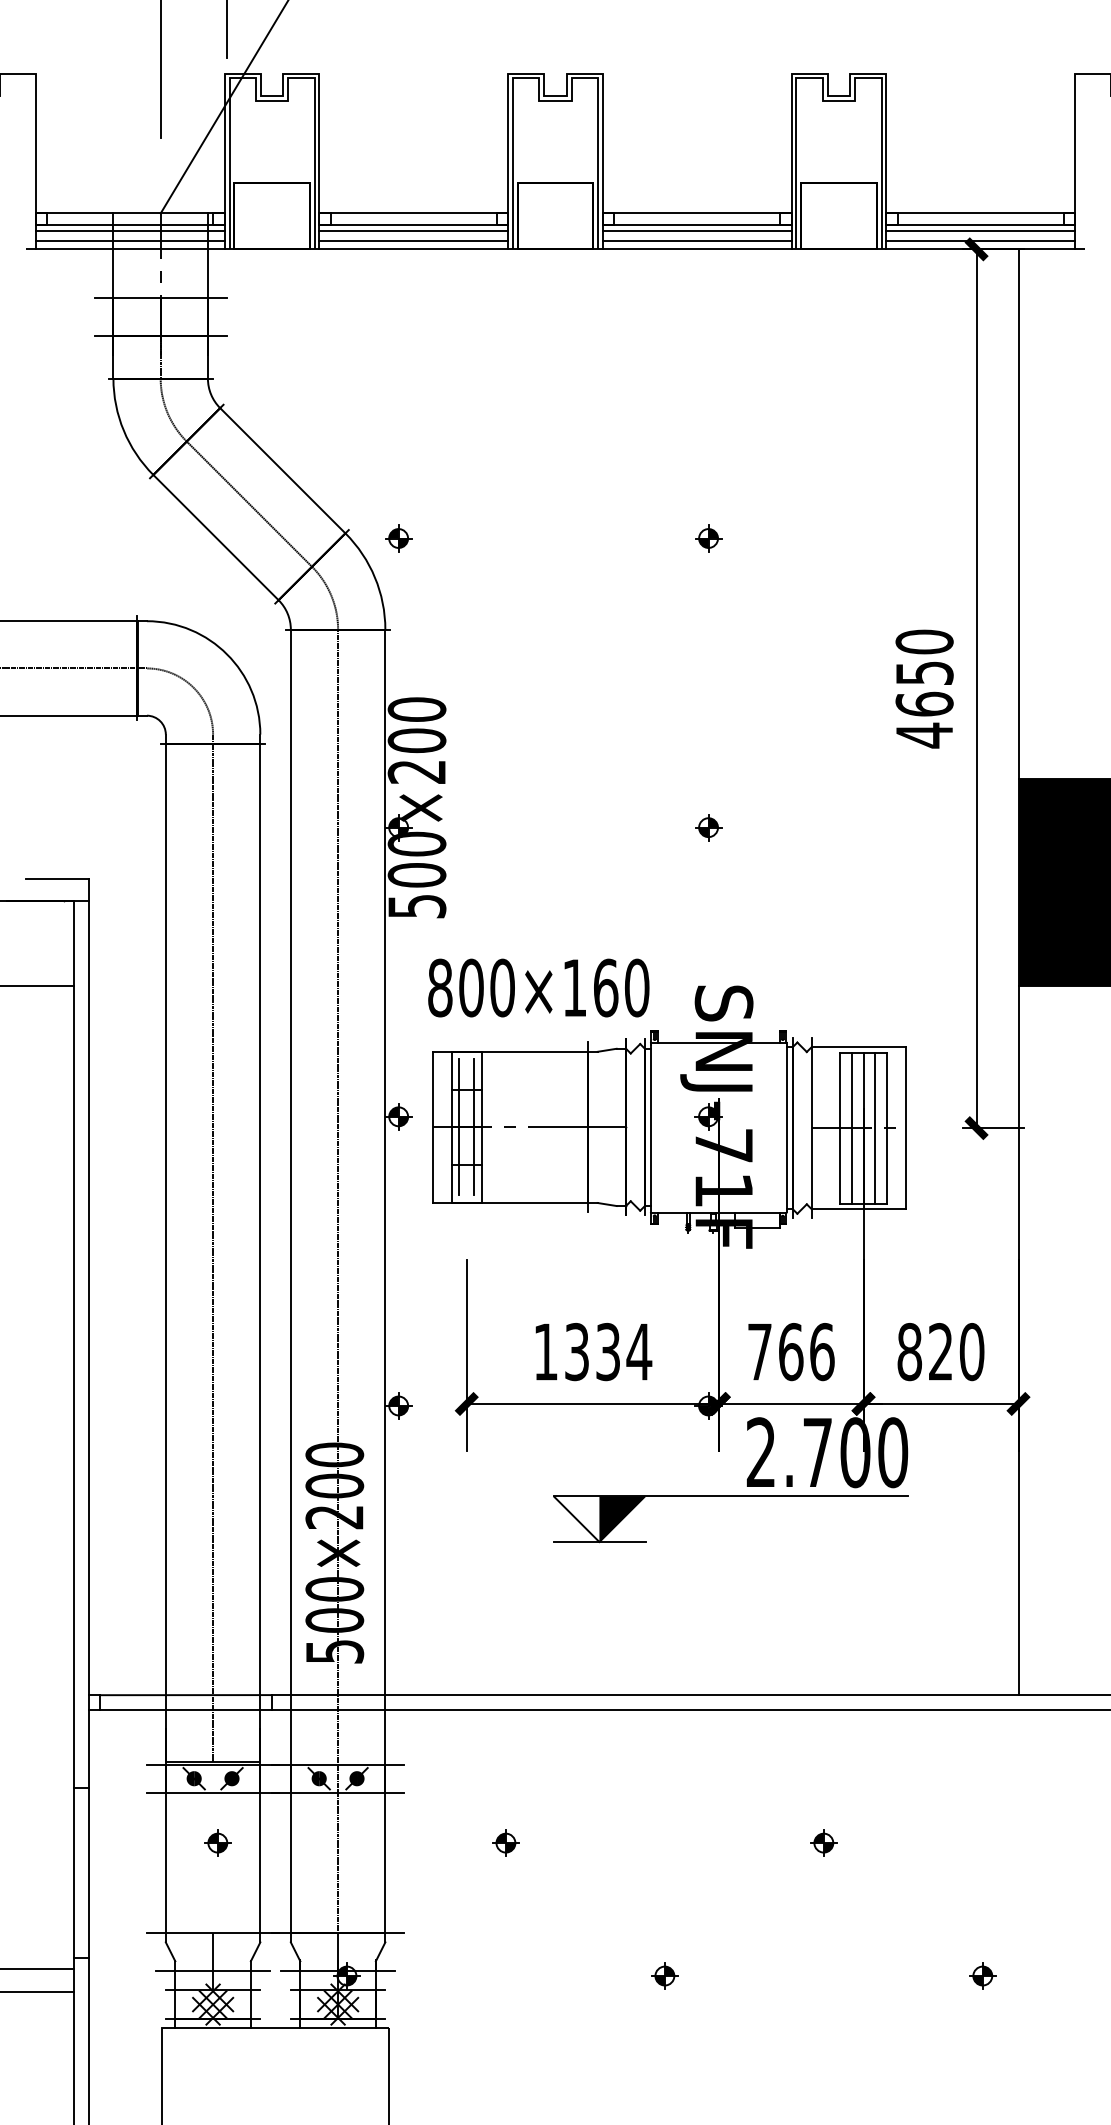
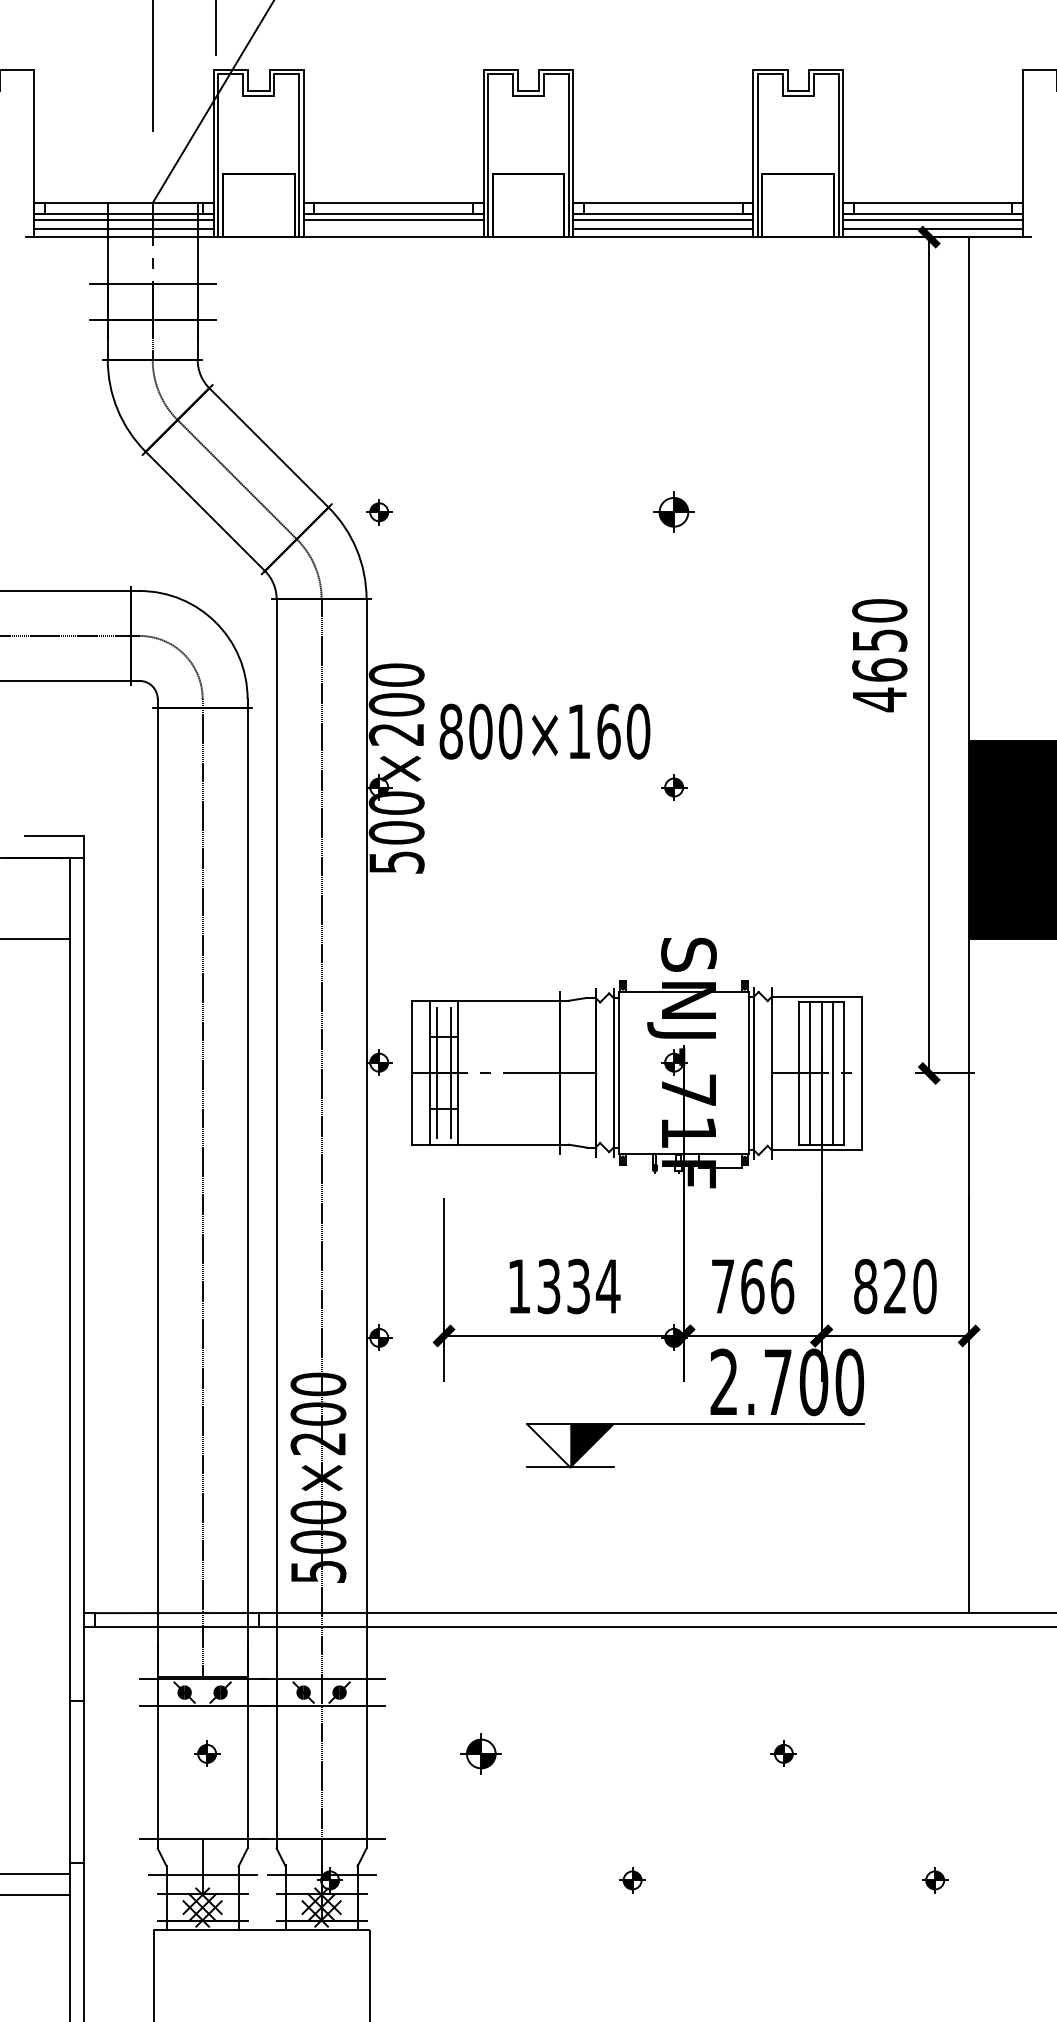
line: (413, 240) -> (393, 228), removed
part: (708, 538) -> (674, 512), size x1.6
text: (538, 987) -> (544, 731), moved
part: (505, 1842) -> (480, 1753), size x1.6

